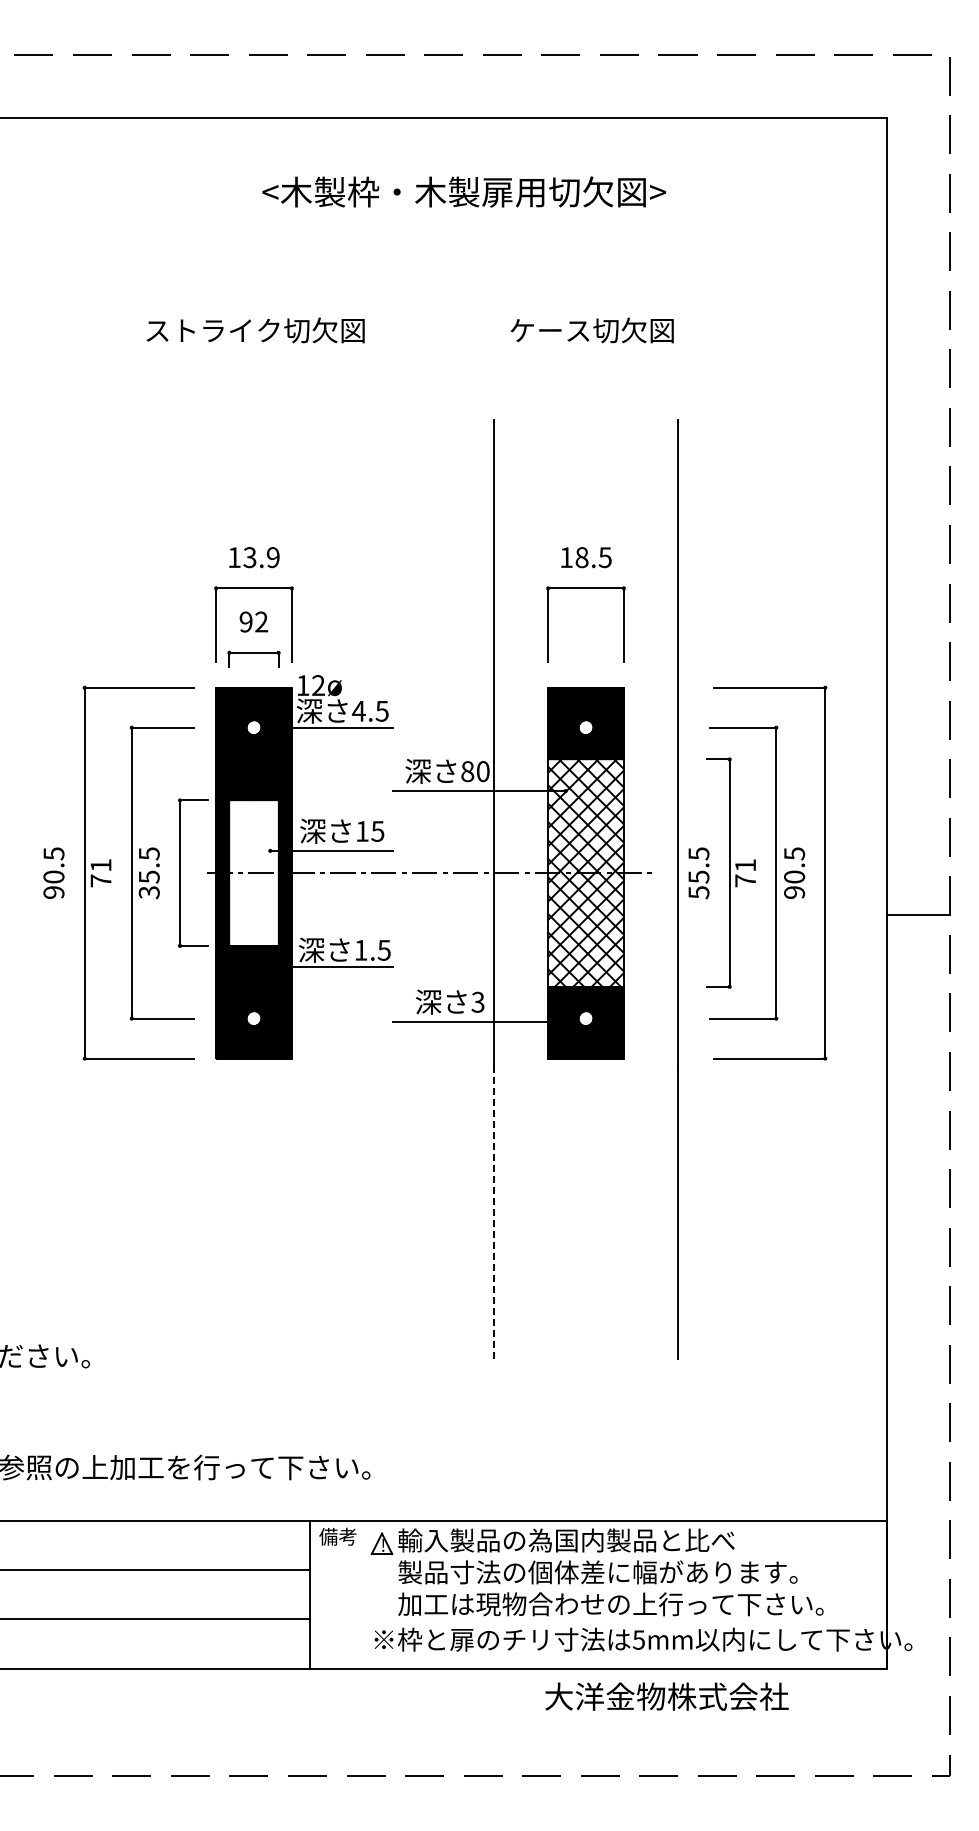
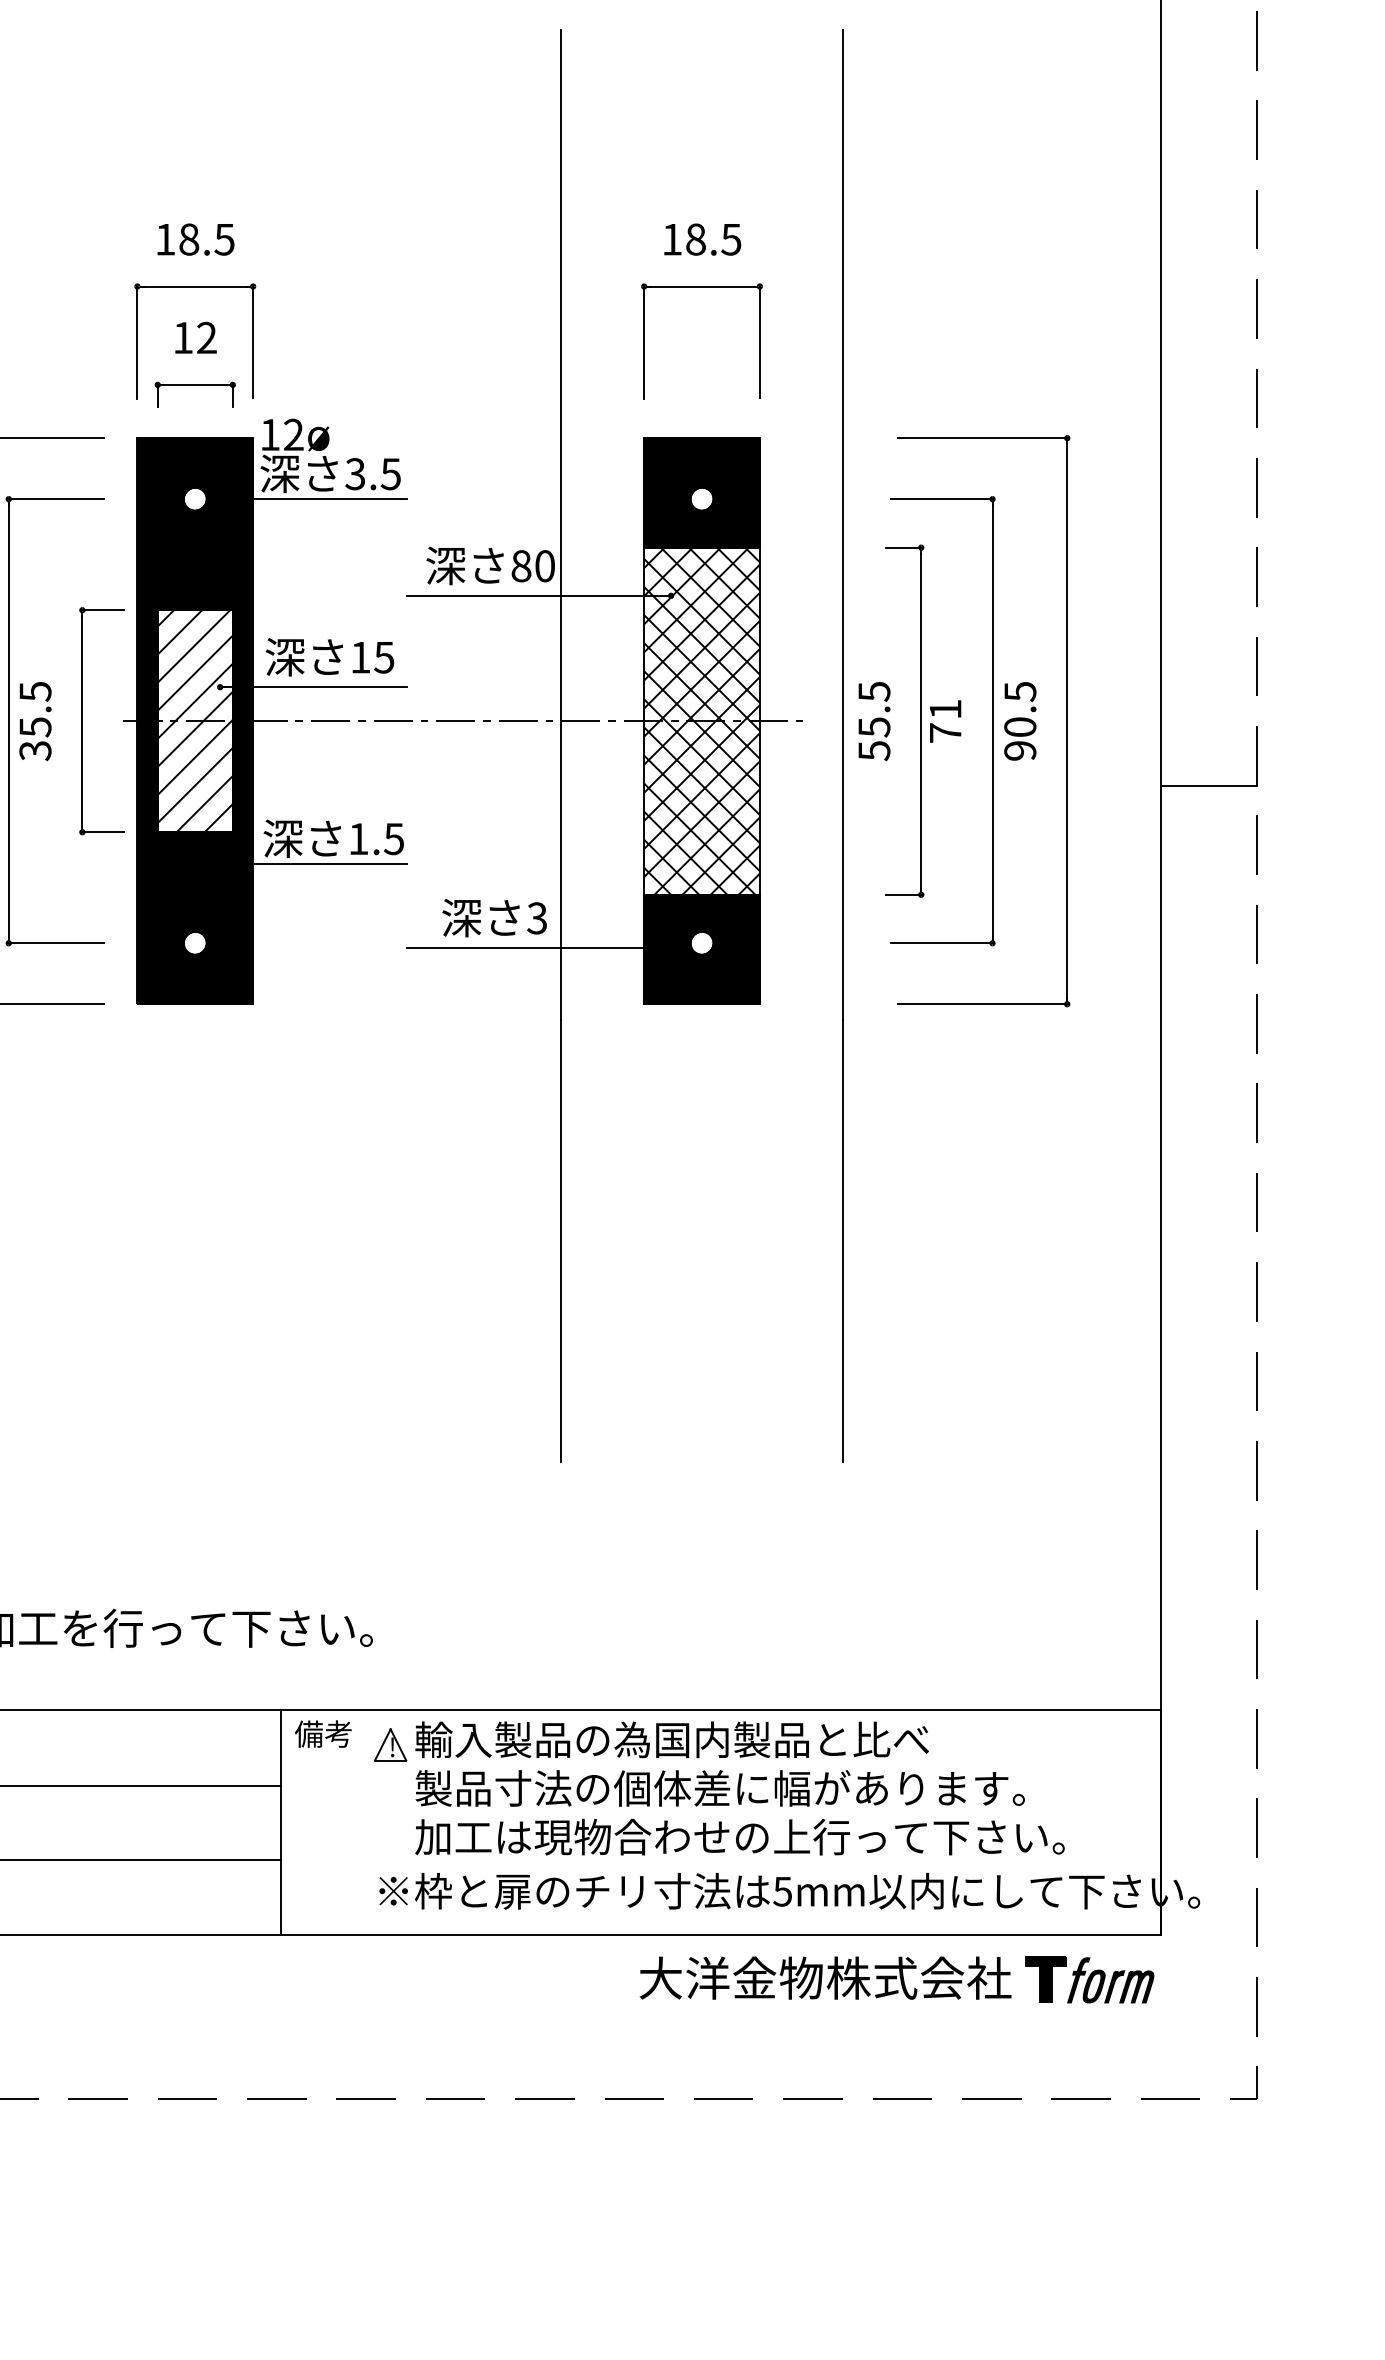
text: (261, 557) -> (206, 239), 13.9 -> 18.5
text: (245, 621) -> (182, 337), 92 -> 12
text: (358, 710) -> (354, 472), 4.5 -> 3.5
hatch: (253, 872) -> (194, 720), added
line: (493, 1213) -> (560, 1240), dashed -> solid
part: (839, 1697) -> (1088, 1979), added

